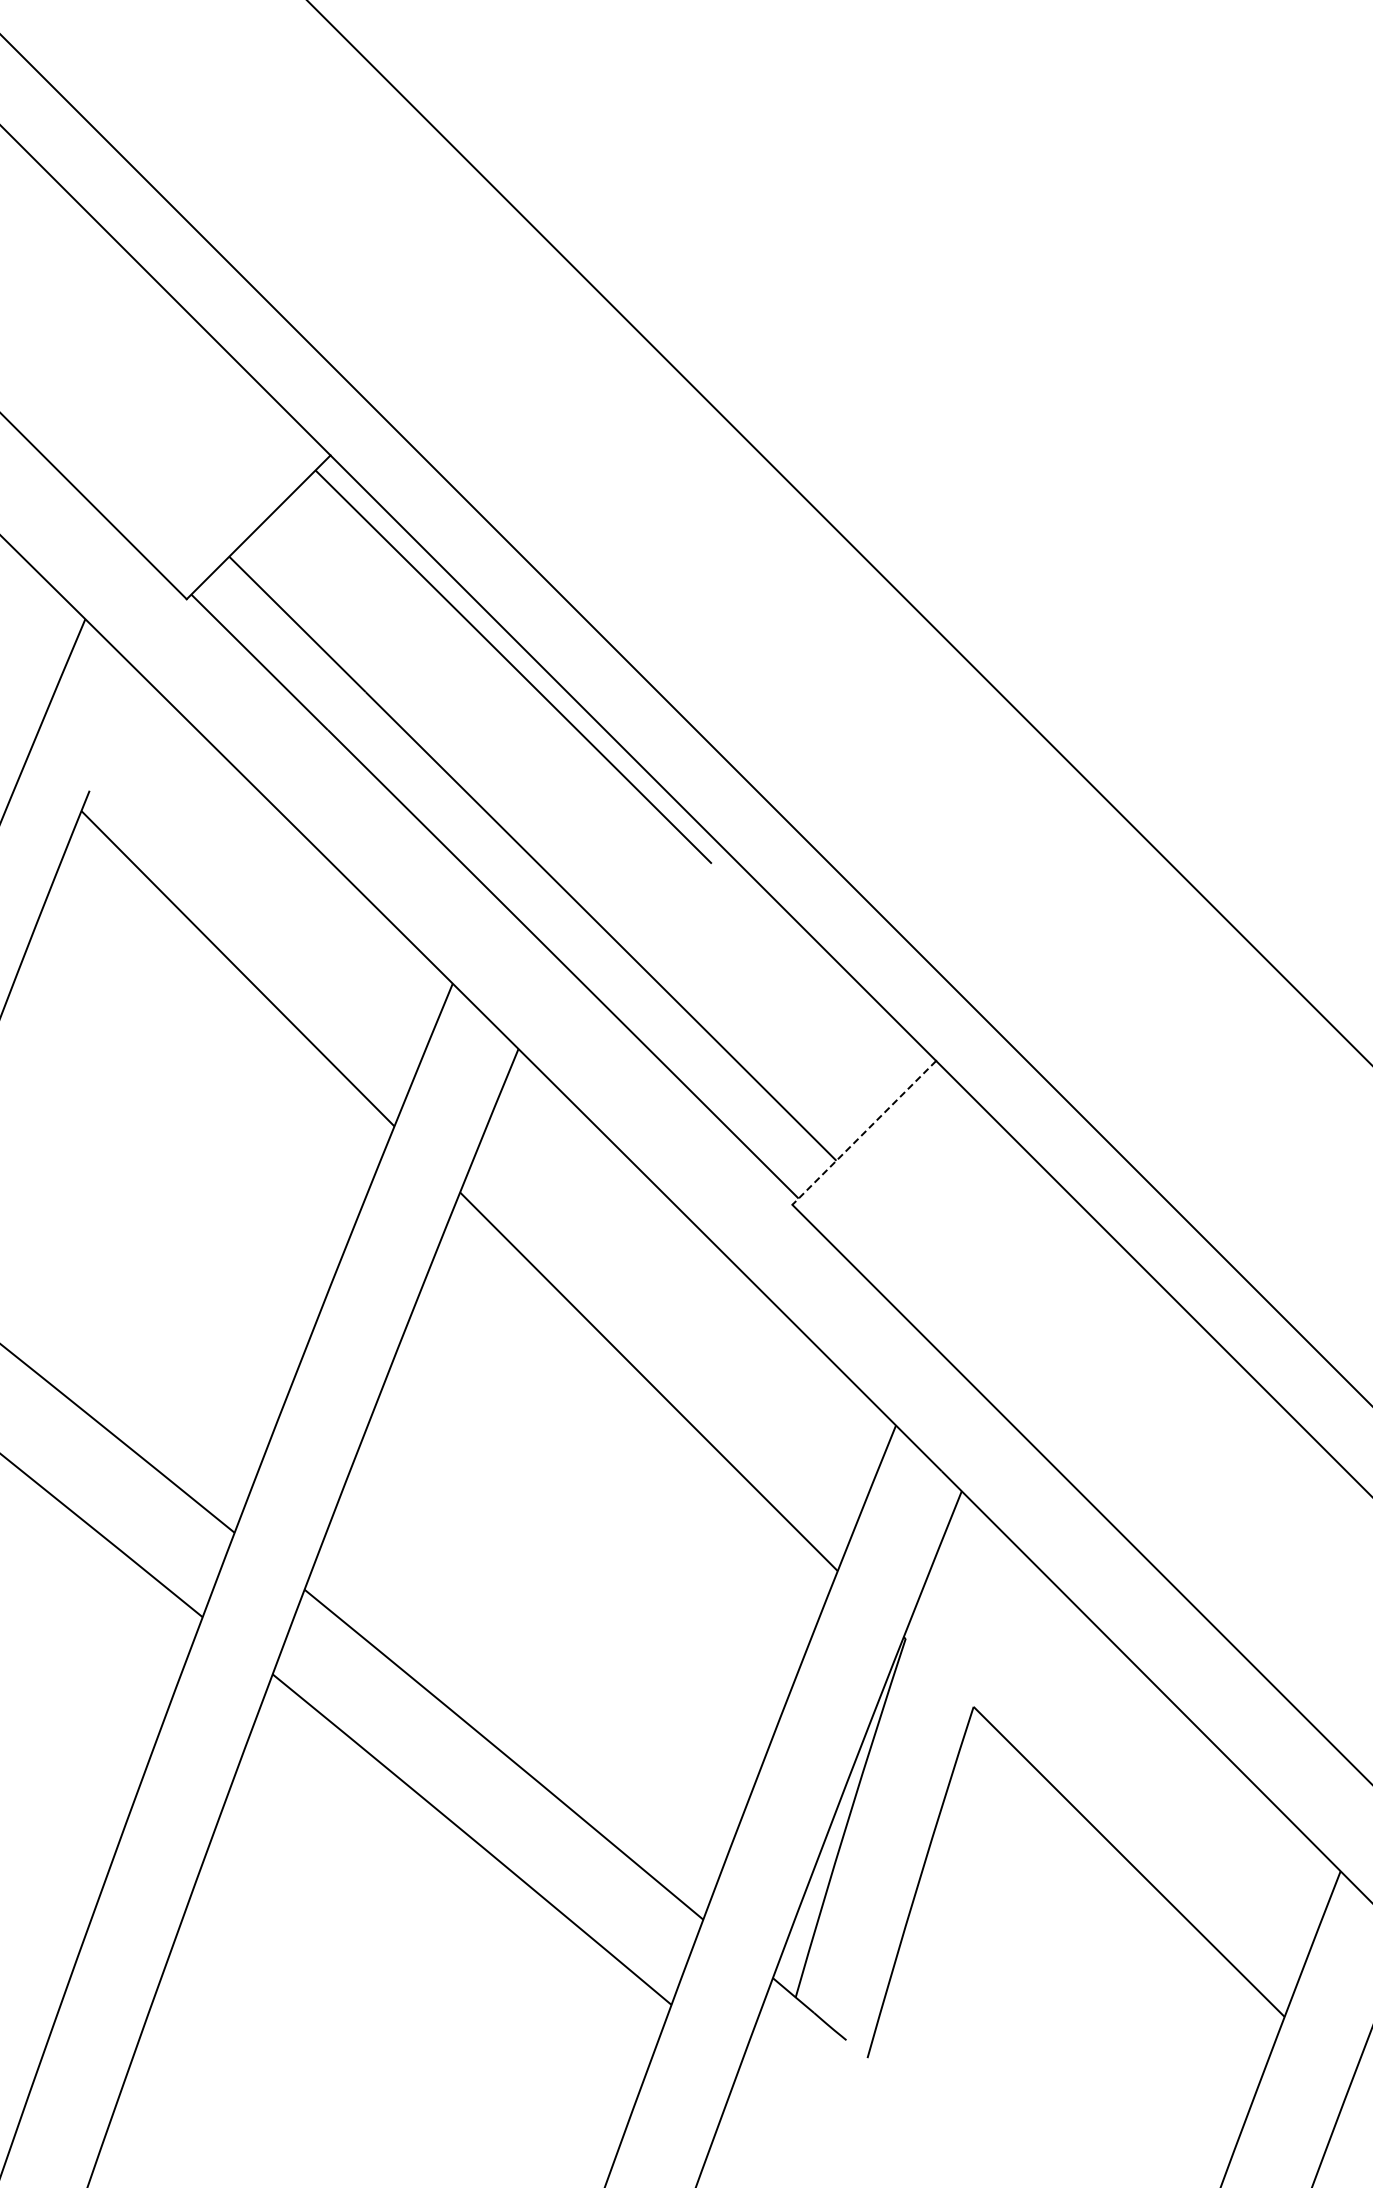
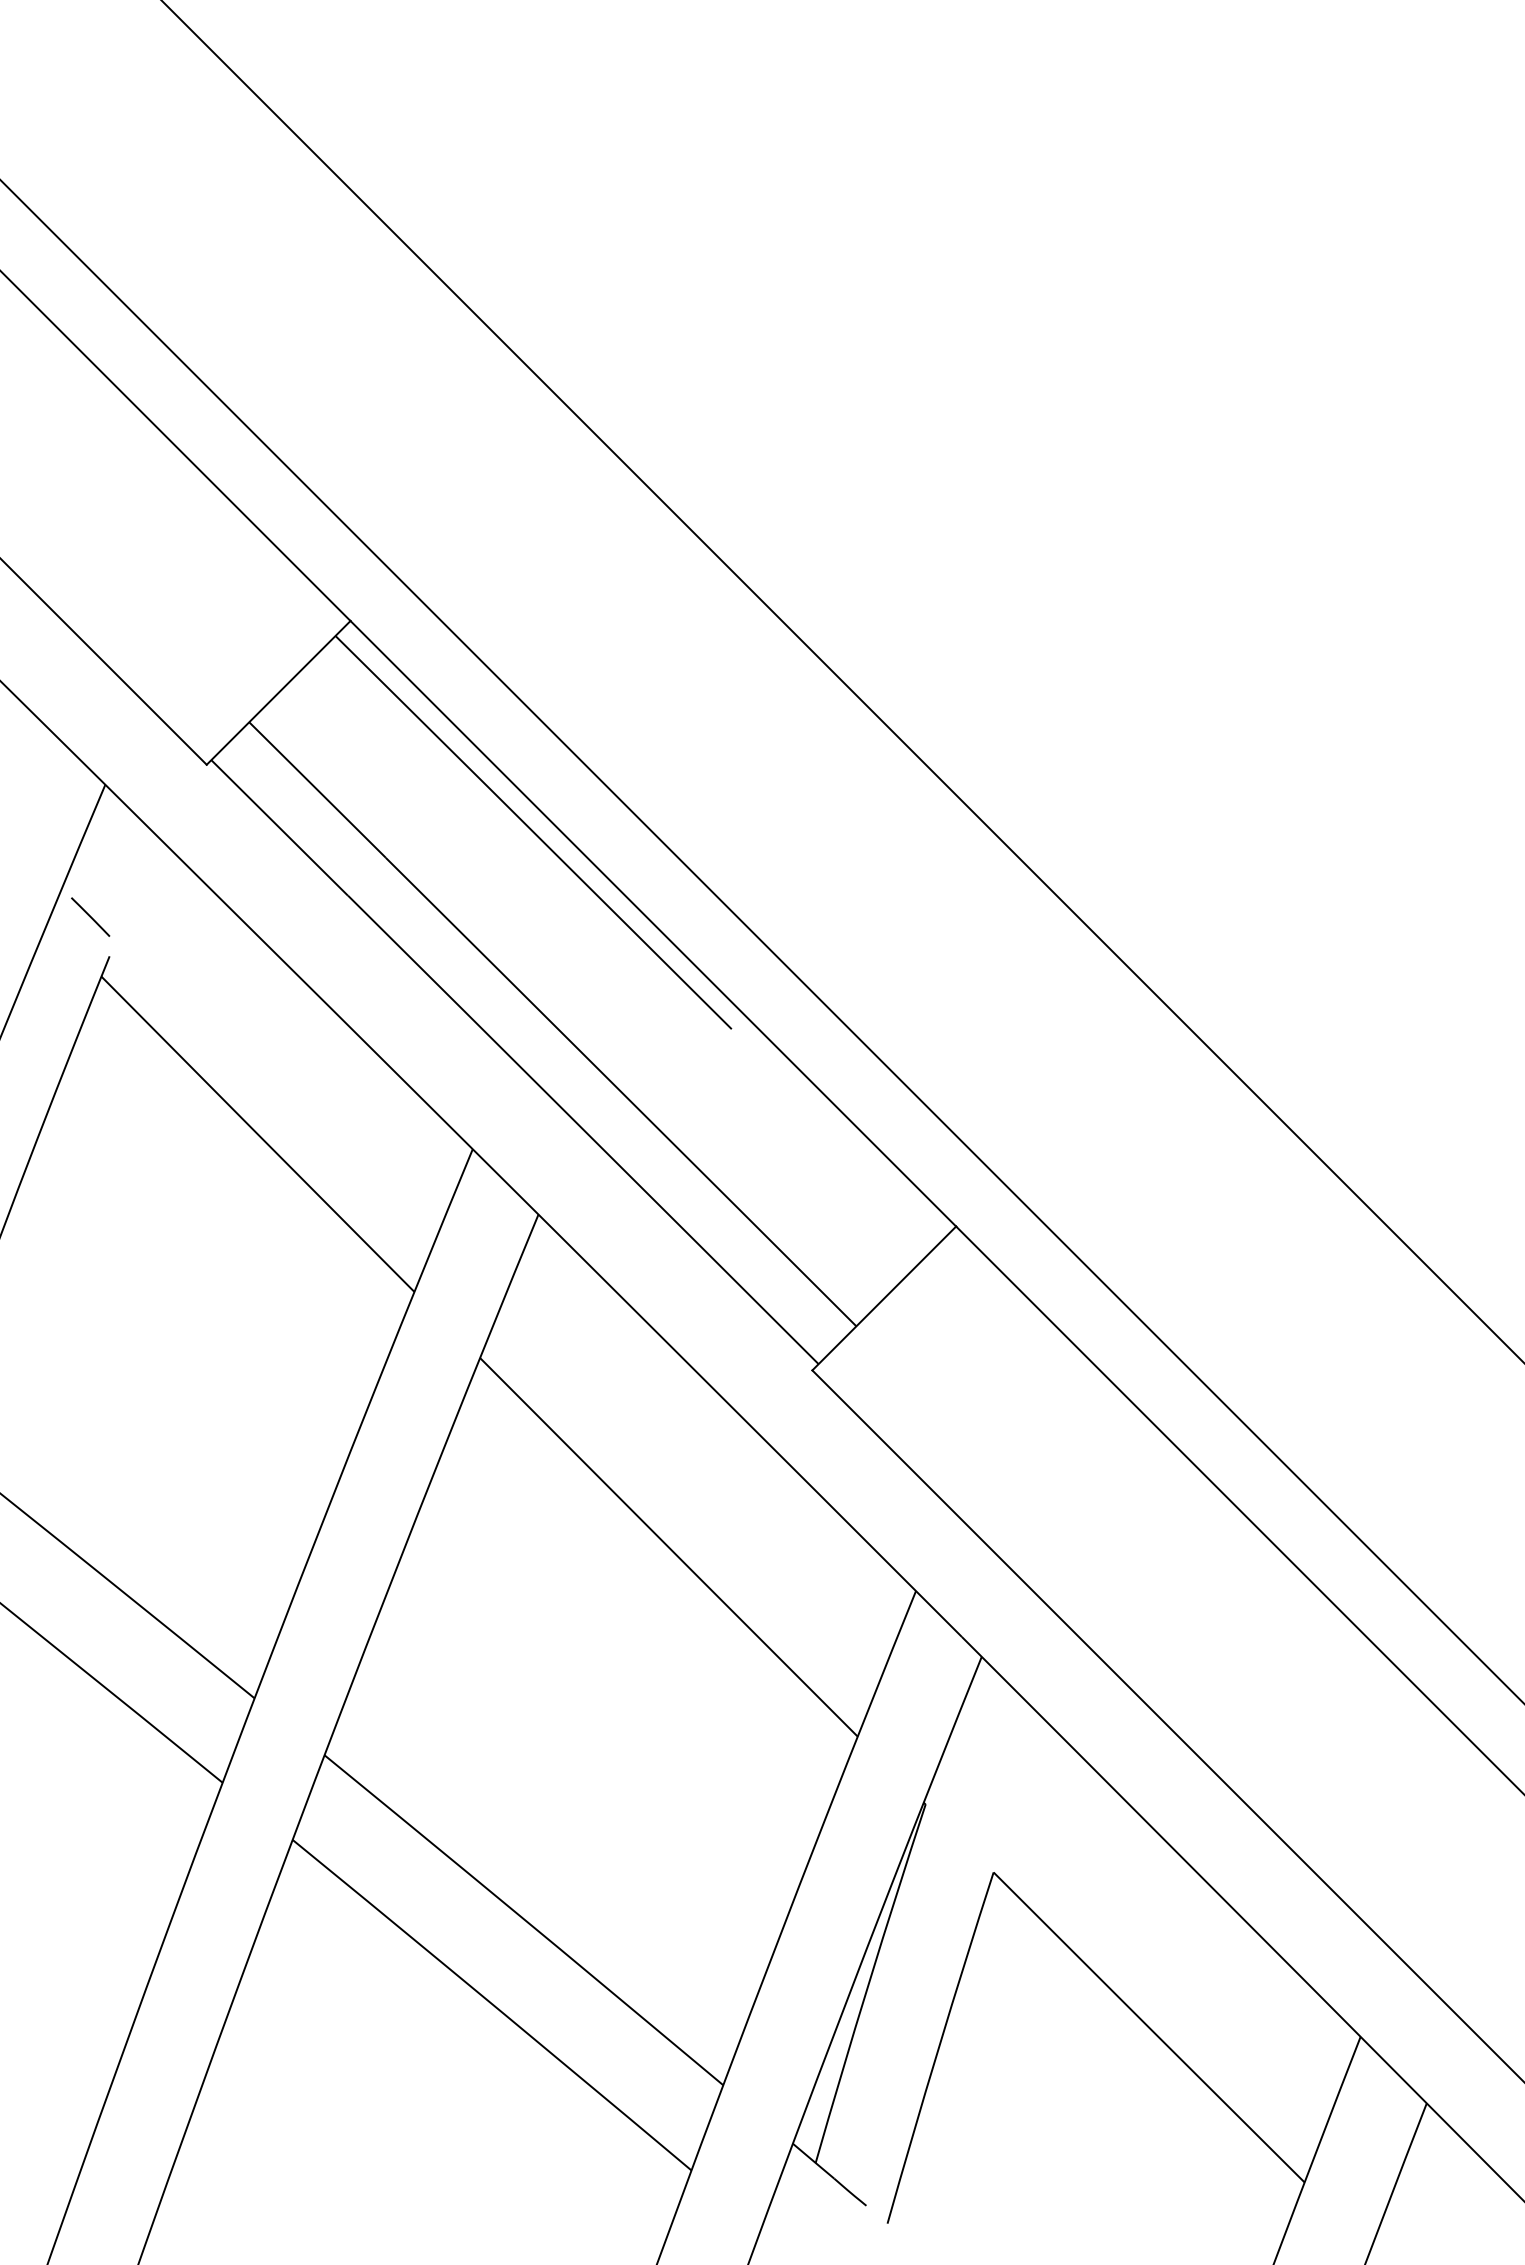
line: (70, 750) -> (90, 916), added
line: (864, 1132) -> (884, 1298), dashed -> solid

